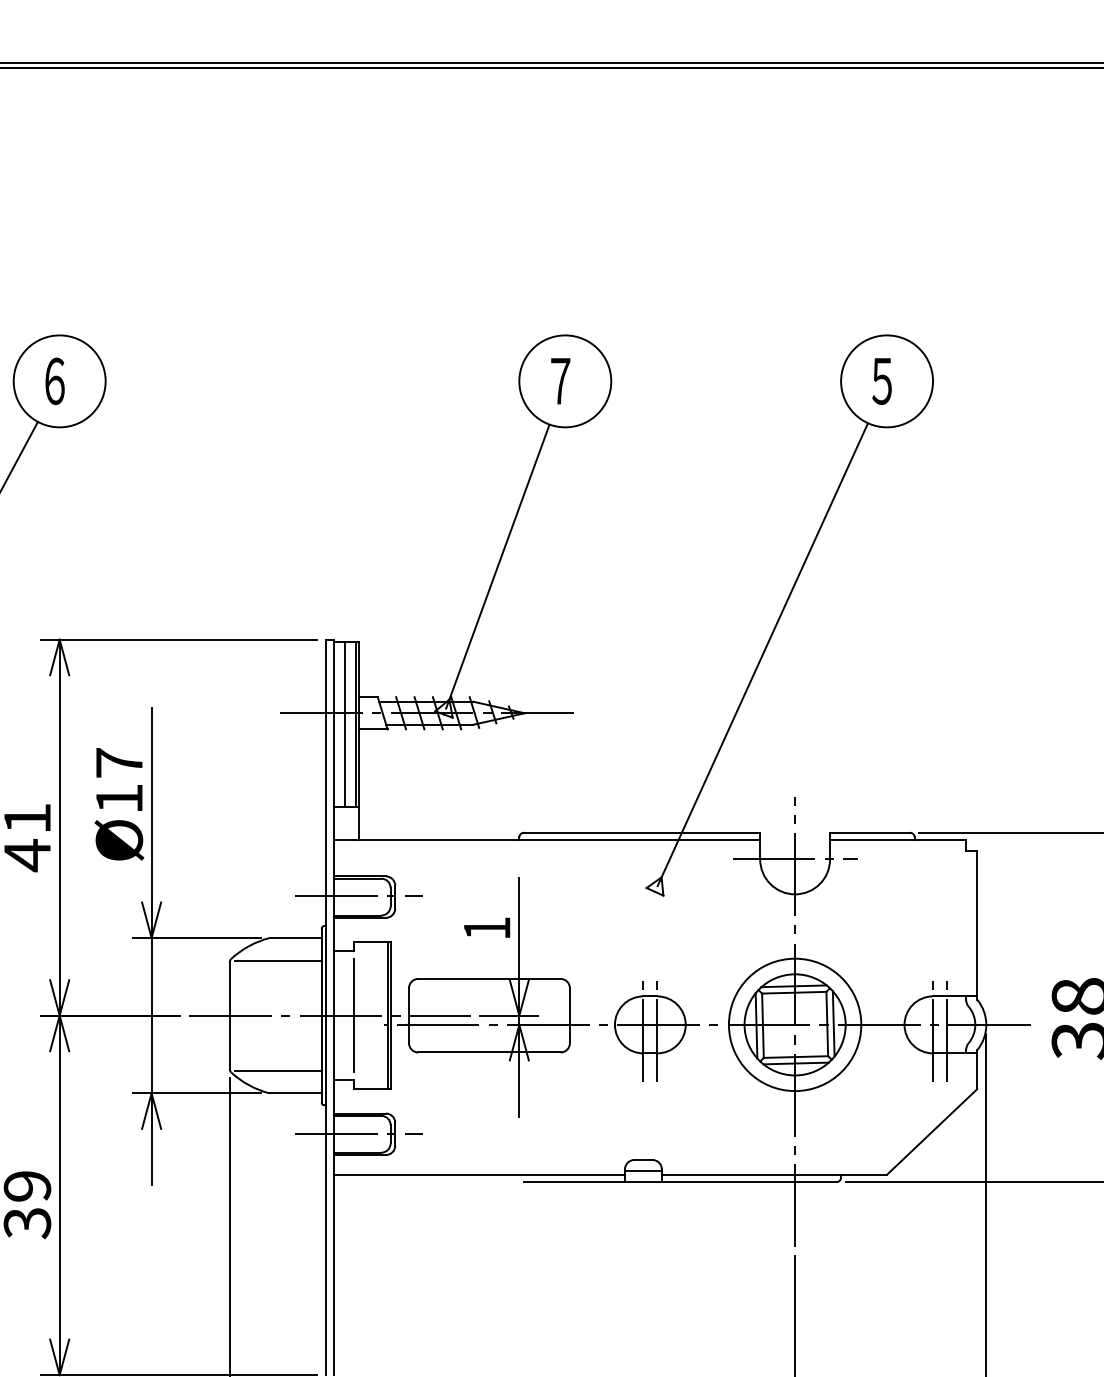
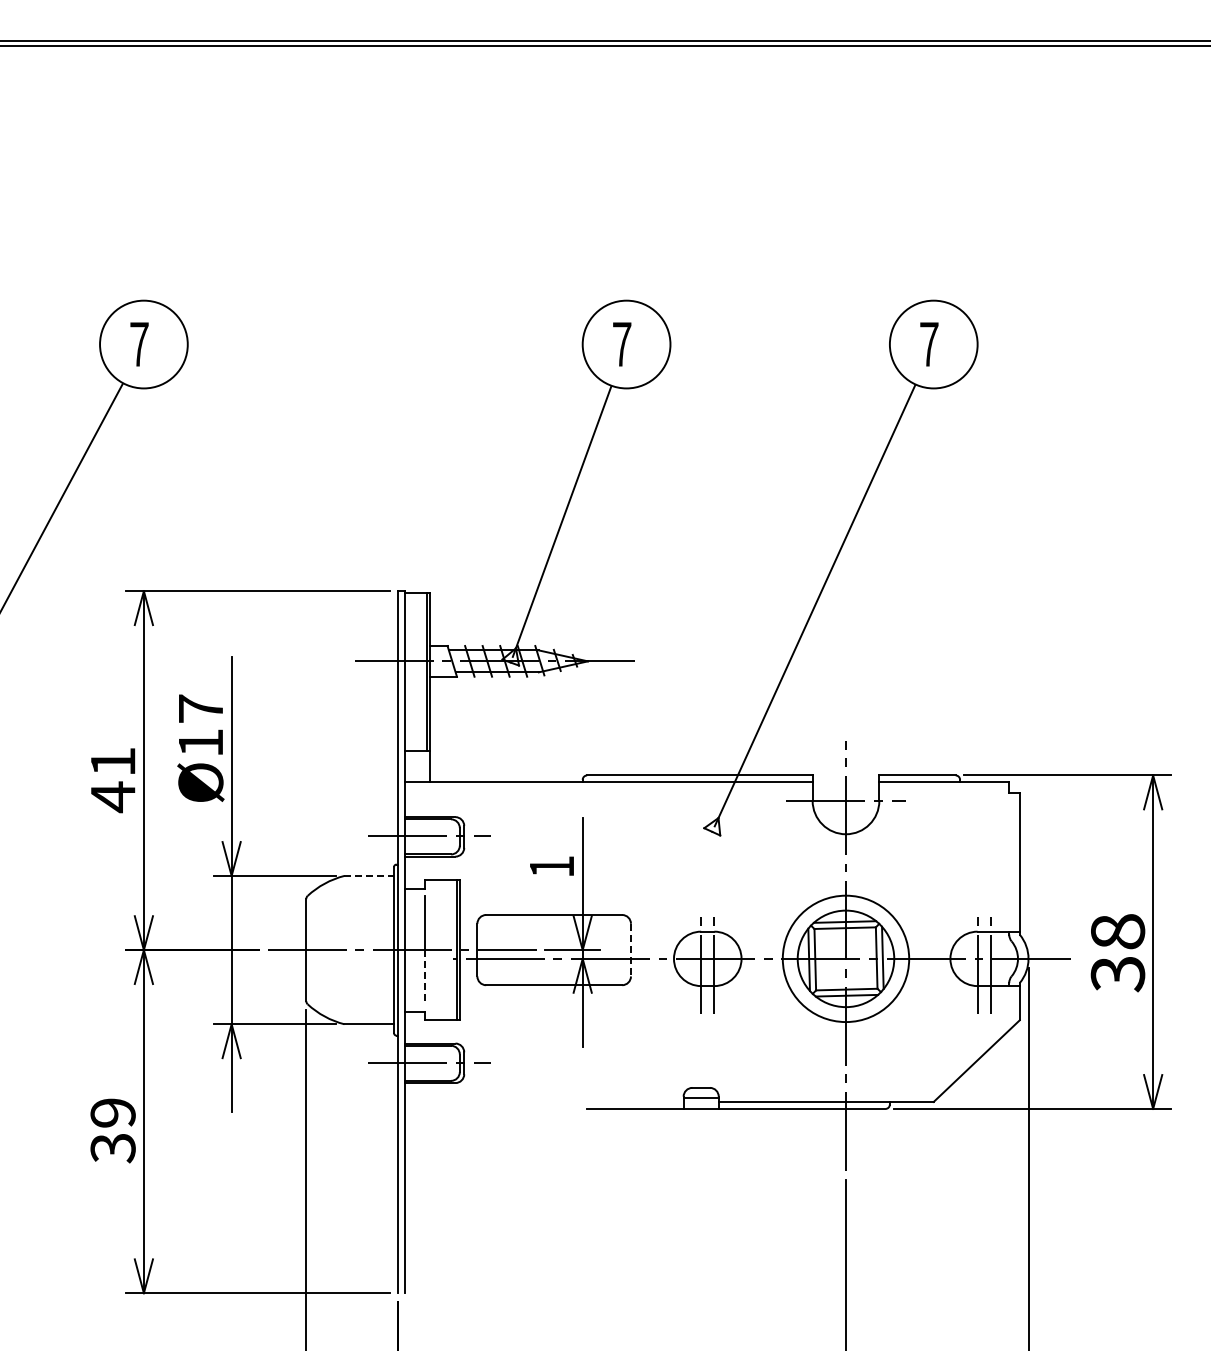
text: (55, 381) -> (139, 344), ６ -> ７
text: (881, 381) -> (928, 344), ５ -> ７
line: (344, 723) -> (415, 671), removed
line: (296, 937) -> (369, 875), solid -> dashed
line: (278, 960) -> (352, 897), removed
line: (569, 1016) -> (630, 950), solid -> dashed
line: (353, 1043) -> (424, 976), solid -> dashed
line: (278, 1070) -> (352, 1002), removed
line: (479, 1174) -> (544, 1101), removed

